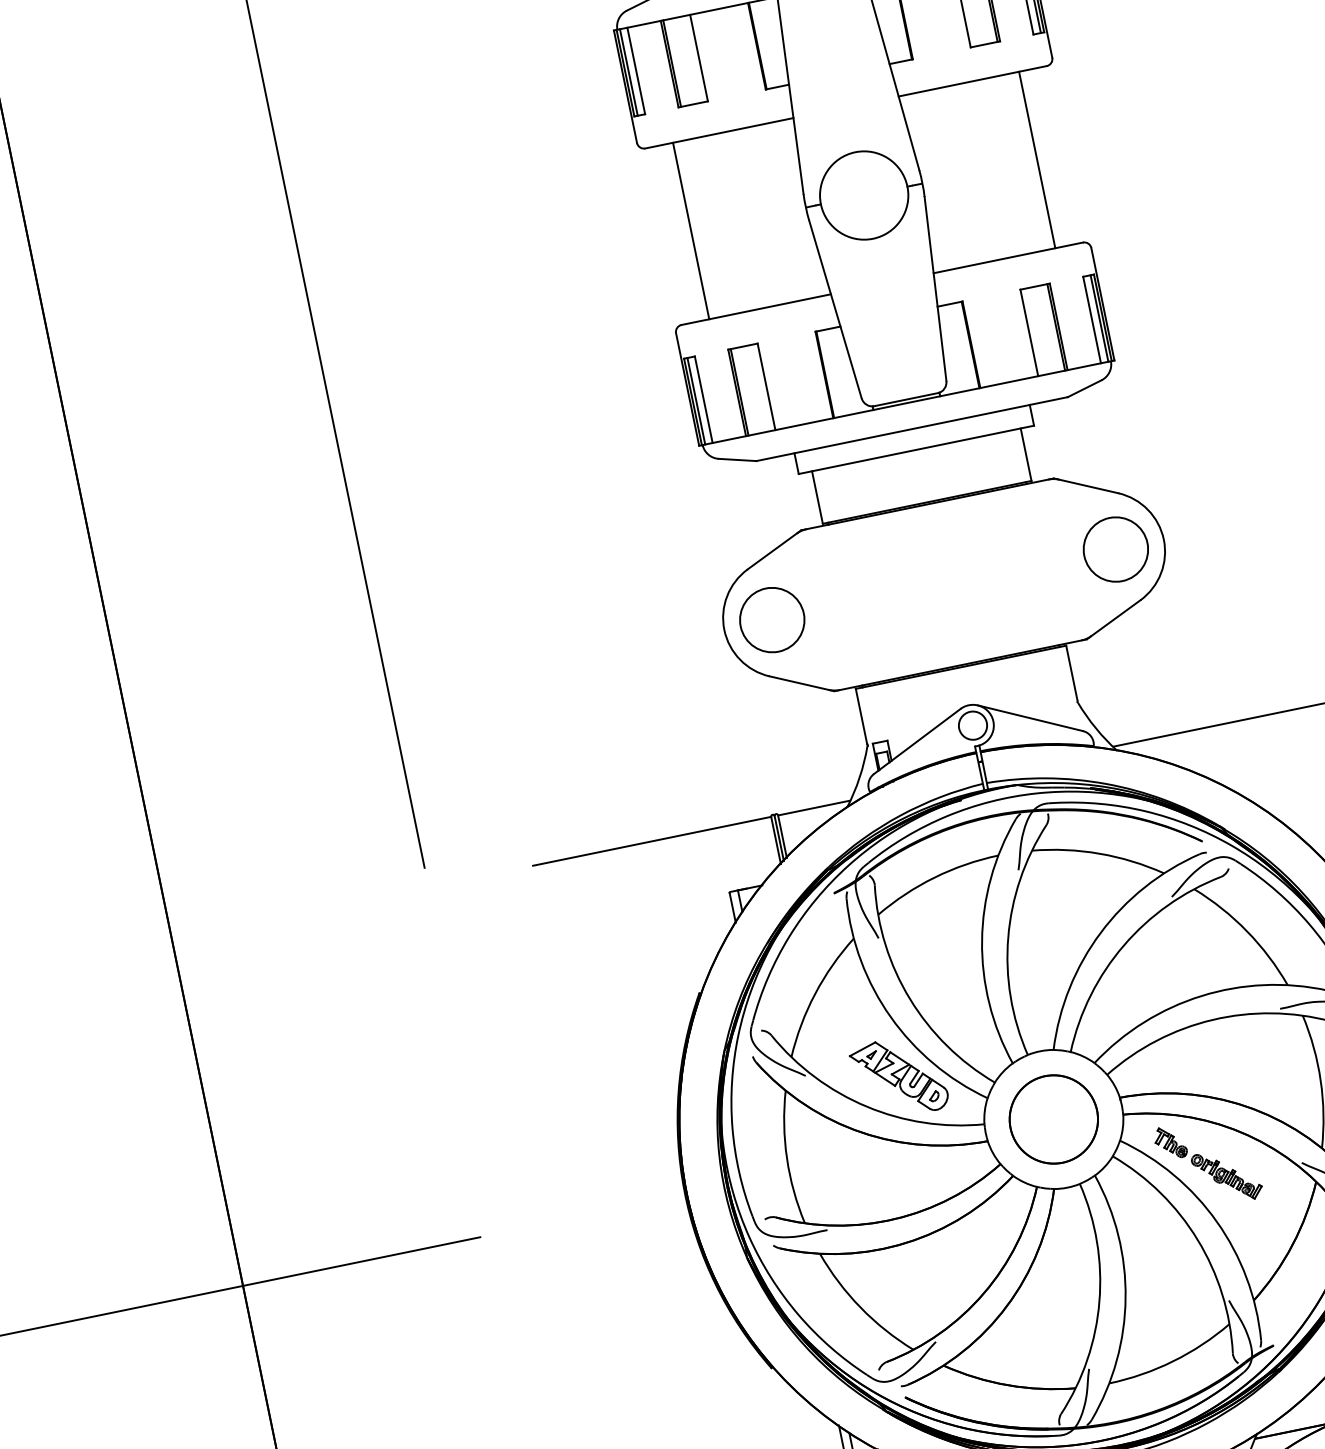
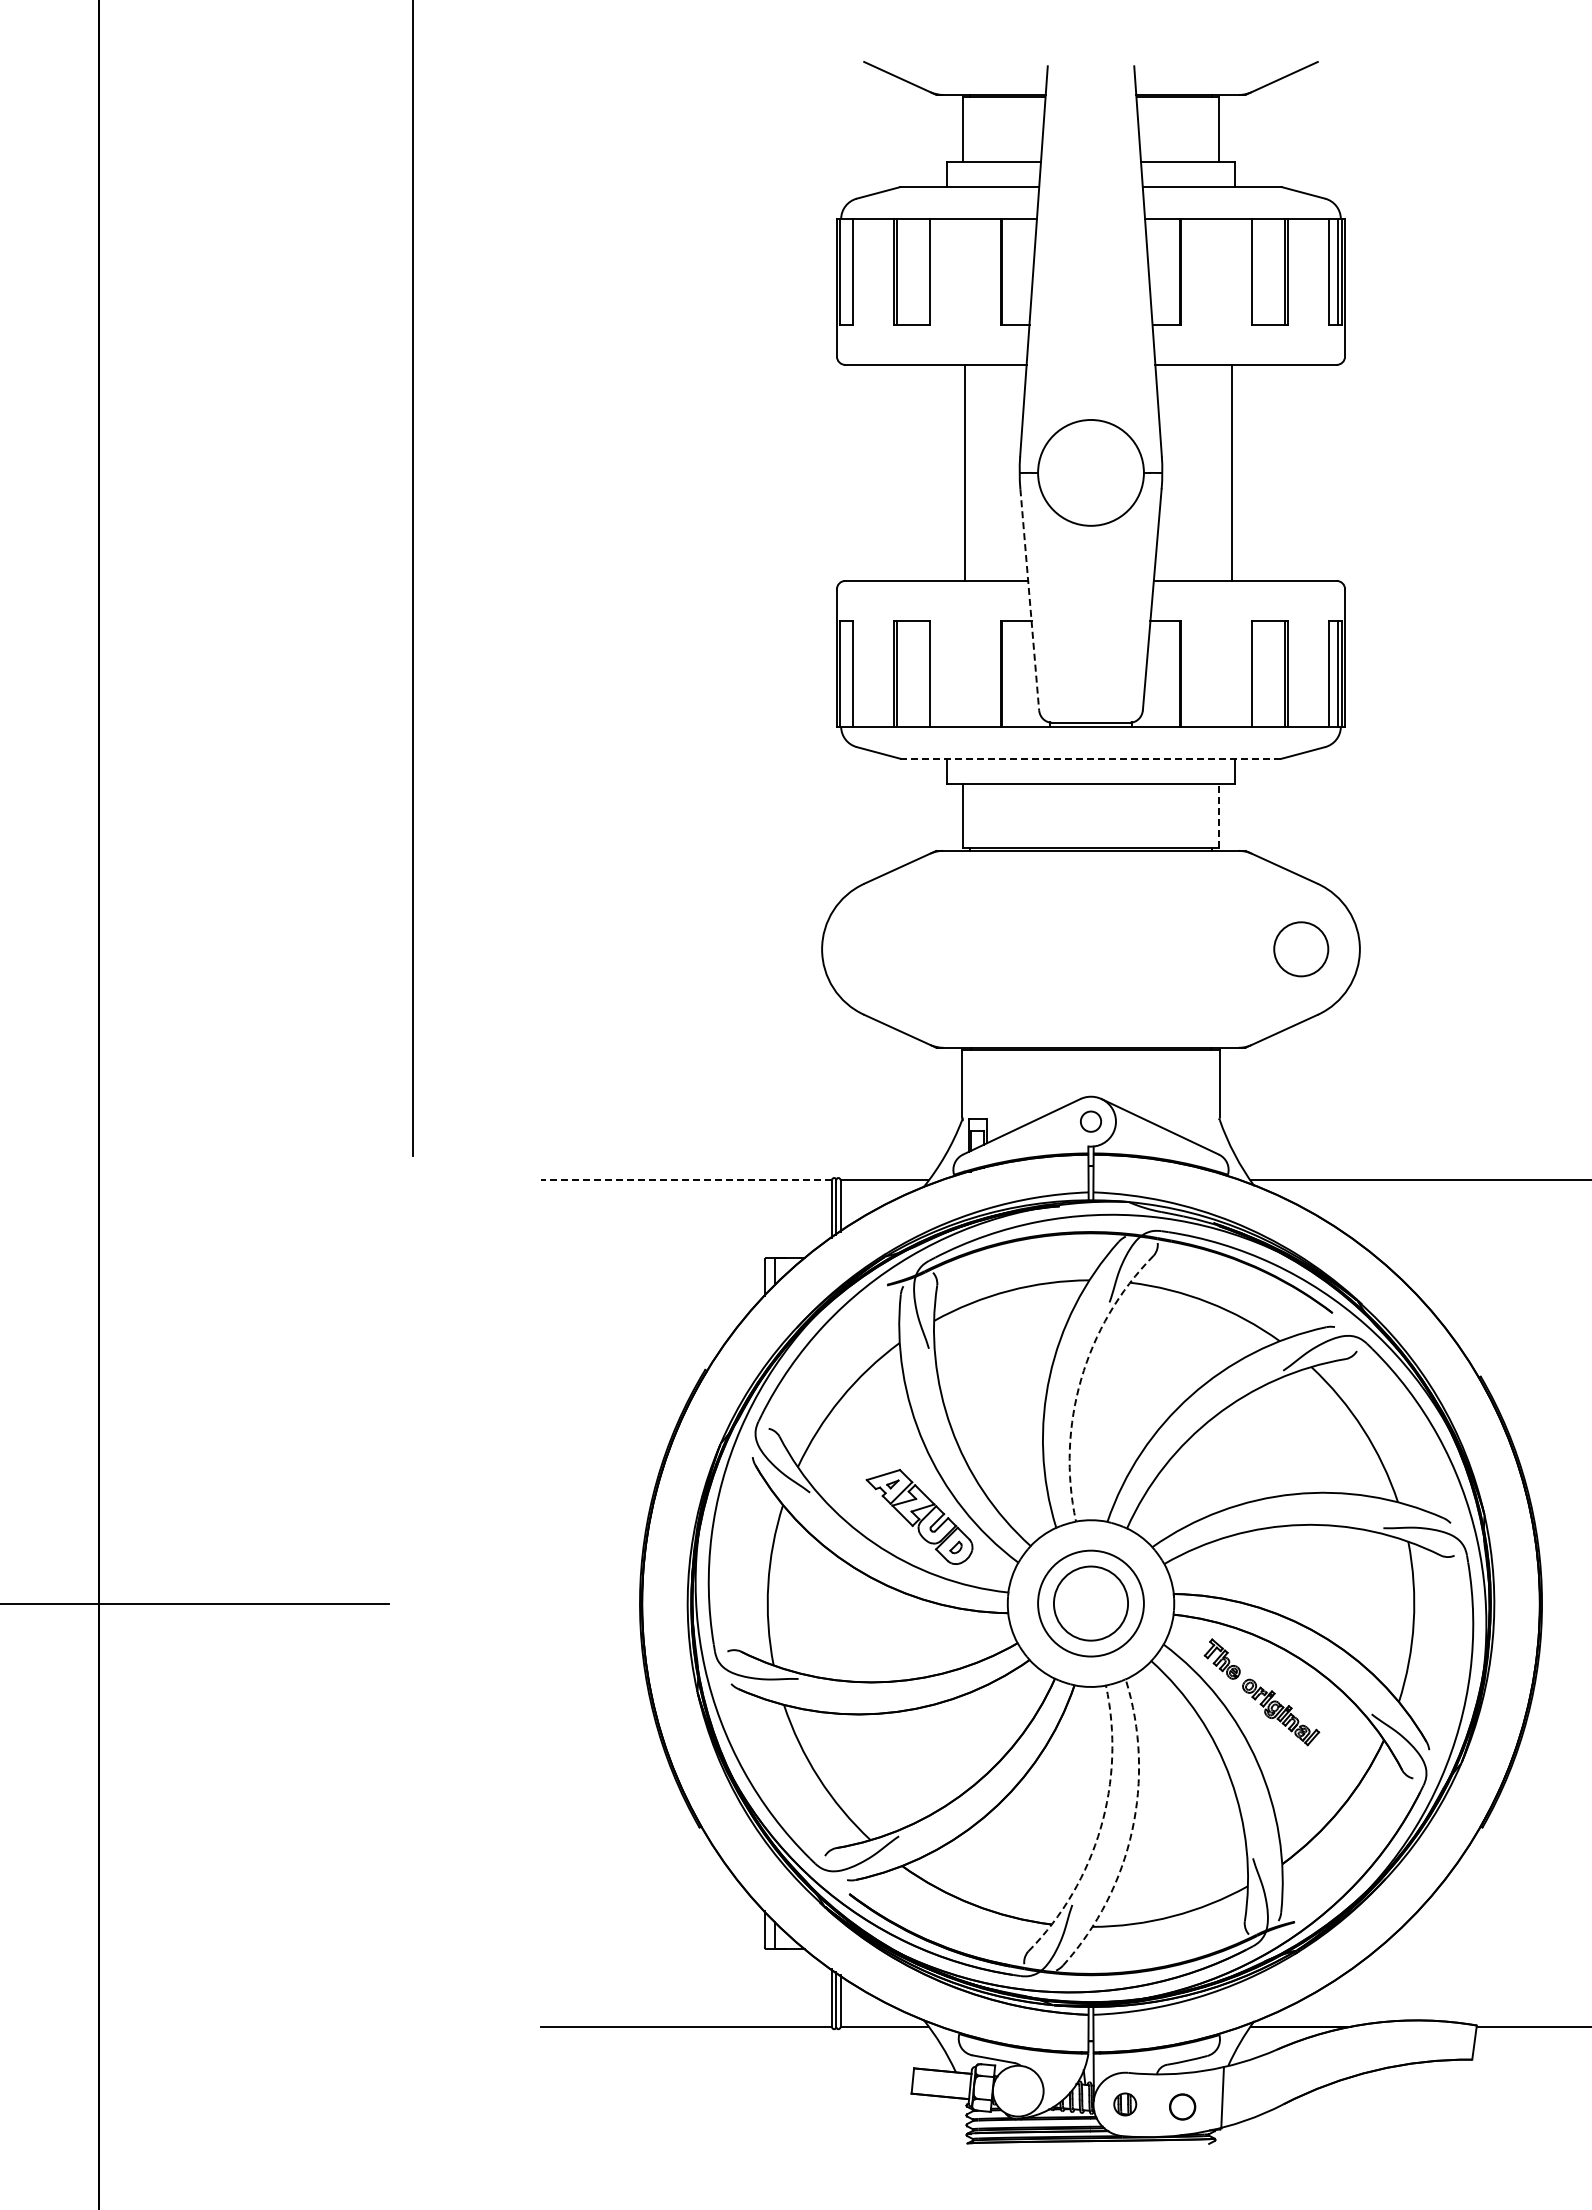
line: (628, 72) -> (844, 271), removed
line: (1036, 159) -> (1231, 472), moved
line: (691, 230) -> (965, 472), moved
line: (835, 309) -> (1029, 599), solid -> dashed
line: (696, 401) -> (844, 674), removed
line: (912, 428) -> (1091, 758), solid -> dashed
line: (1025, 454) -> (1218, 815), solid -> dashed
circle: (1115, 549) -> (1300, 948), size x0.7
circle: (771, 619) -> (880, 948), removed
circle: (972, 725) -> (1090, 1121), size x0.6
line: (652, 841) -> (686, 1180), solid -> dashed
arc: (1008, 937) -> (1081, 1379), solid -> dashed
circle: (1053, 1119) -> (1090, 1603), size x0.7
arc: (1125, 1297) -> (1132, 1830), solid -> dashed
arc: (1099, 1301) -> (1100, 1828), solid -> dashed

